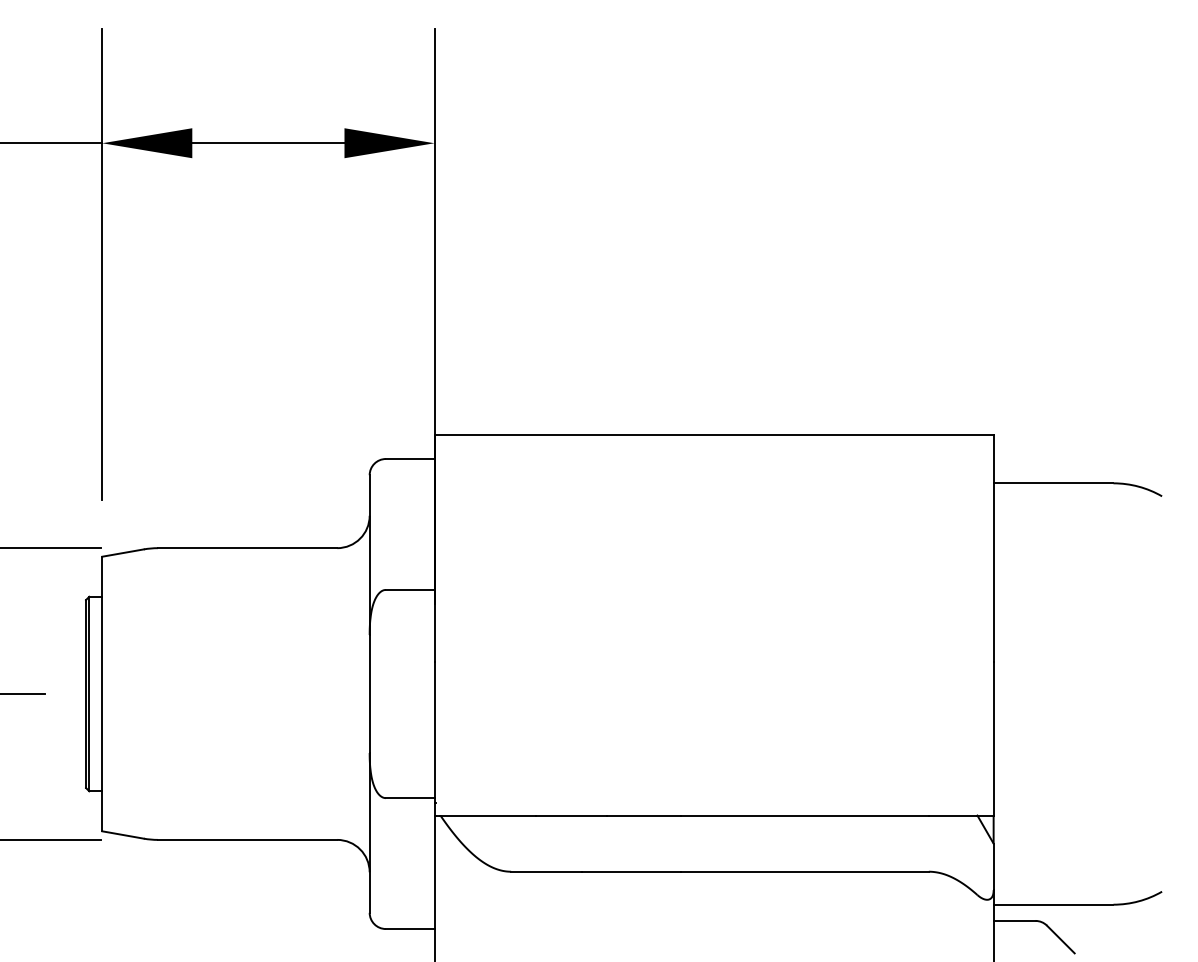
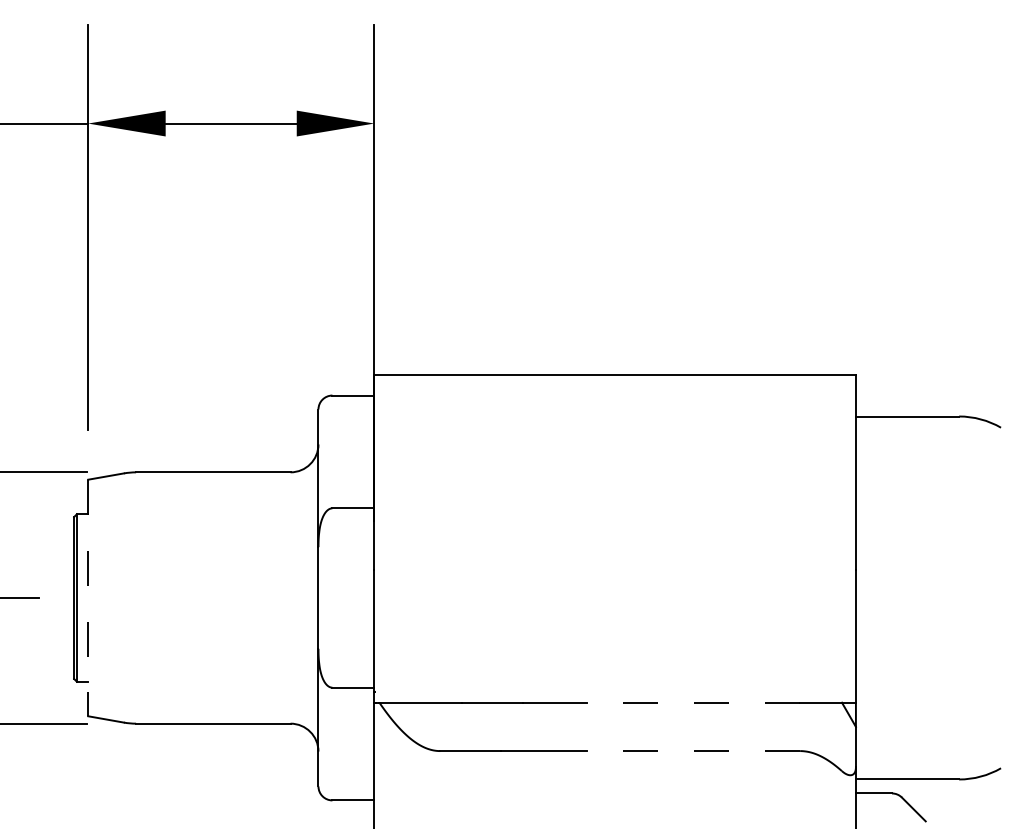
line: (102, 694) -> (88, 598), solid -> dashed
line: (805, 815) -> (693, 702), solid -> dashed
line: (805, 872) -> (693, 751), solid -> dashed

